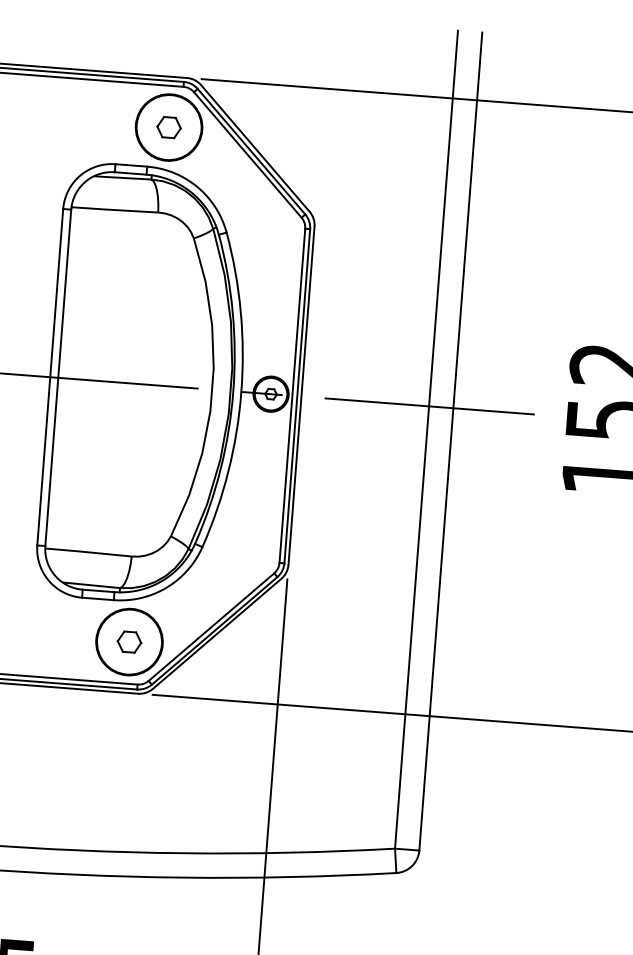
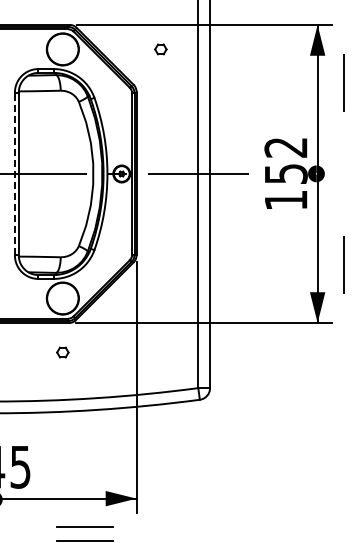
part: (168, 127) -> (160, 49), moved
line: (49, 376) -> (14, 173), solid -> dashed
part: (128, 641) -> (62, 352), moved

